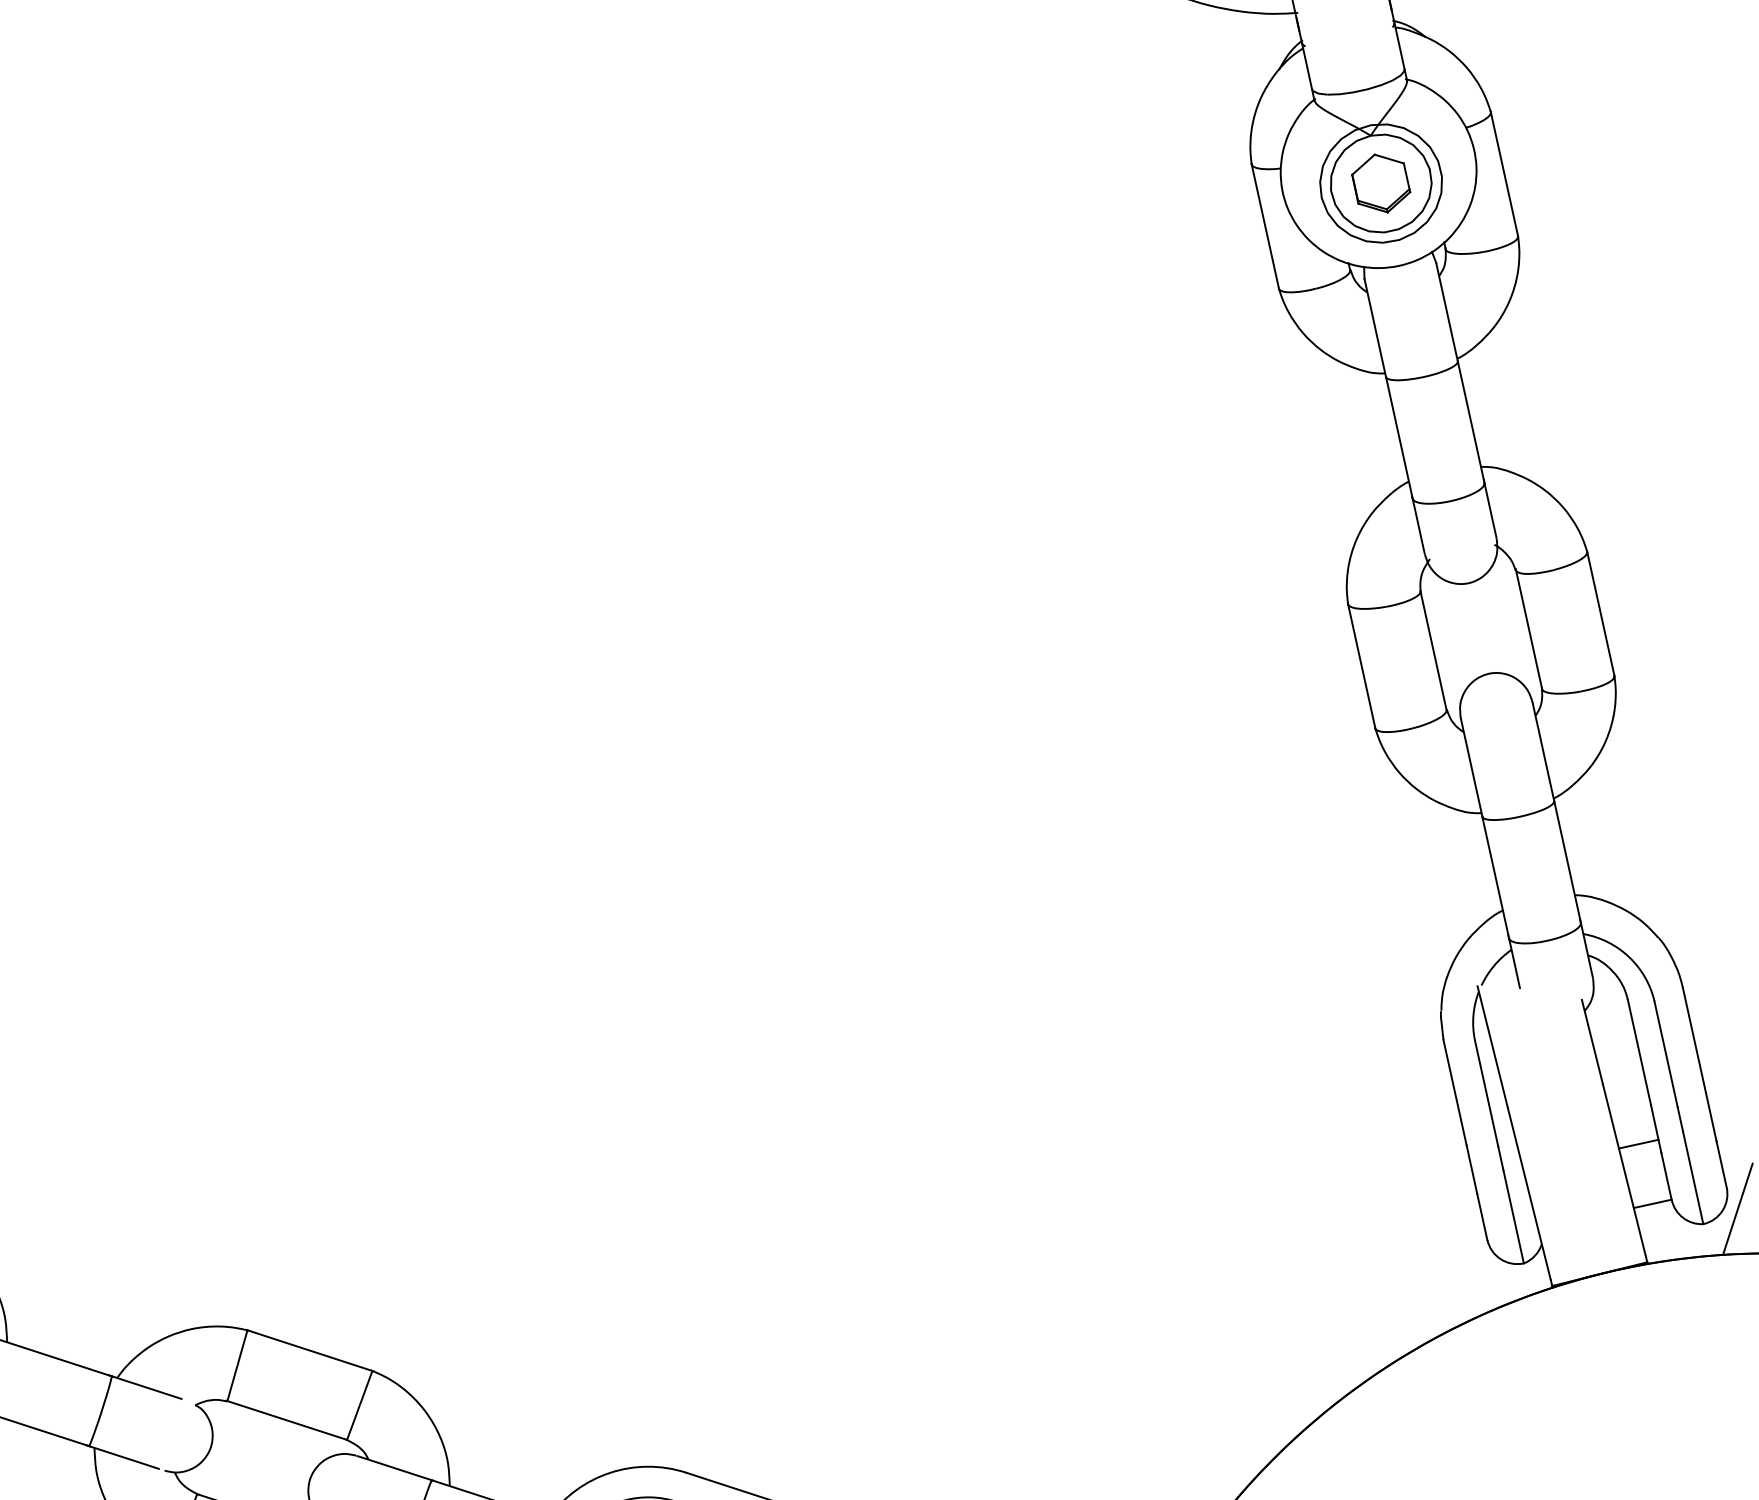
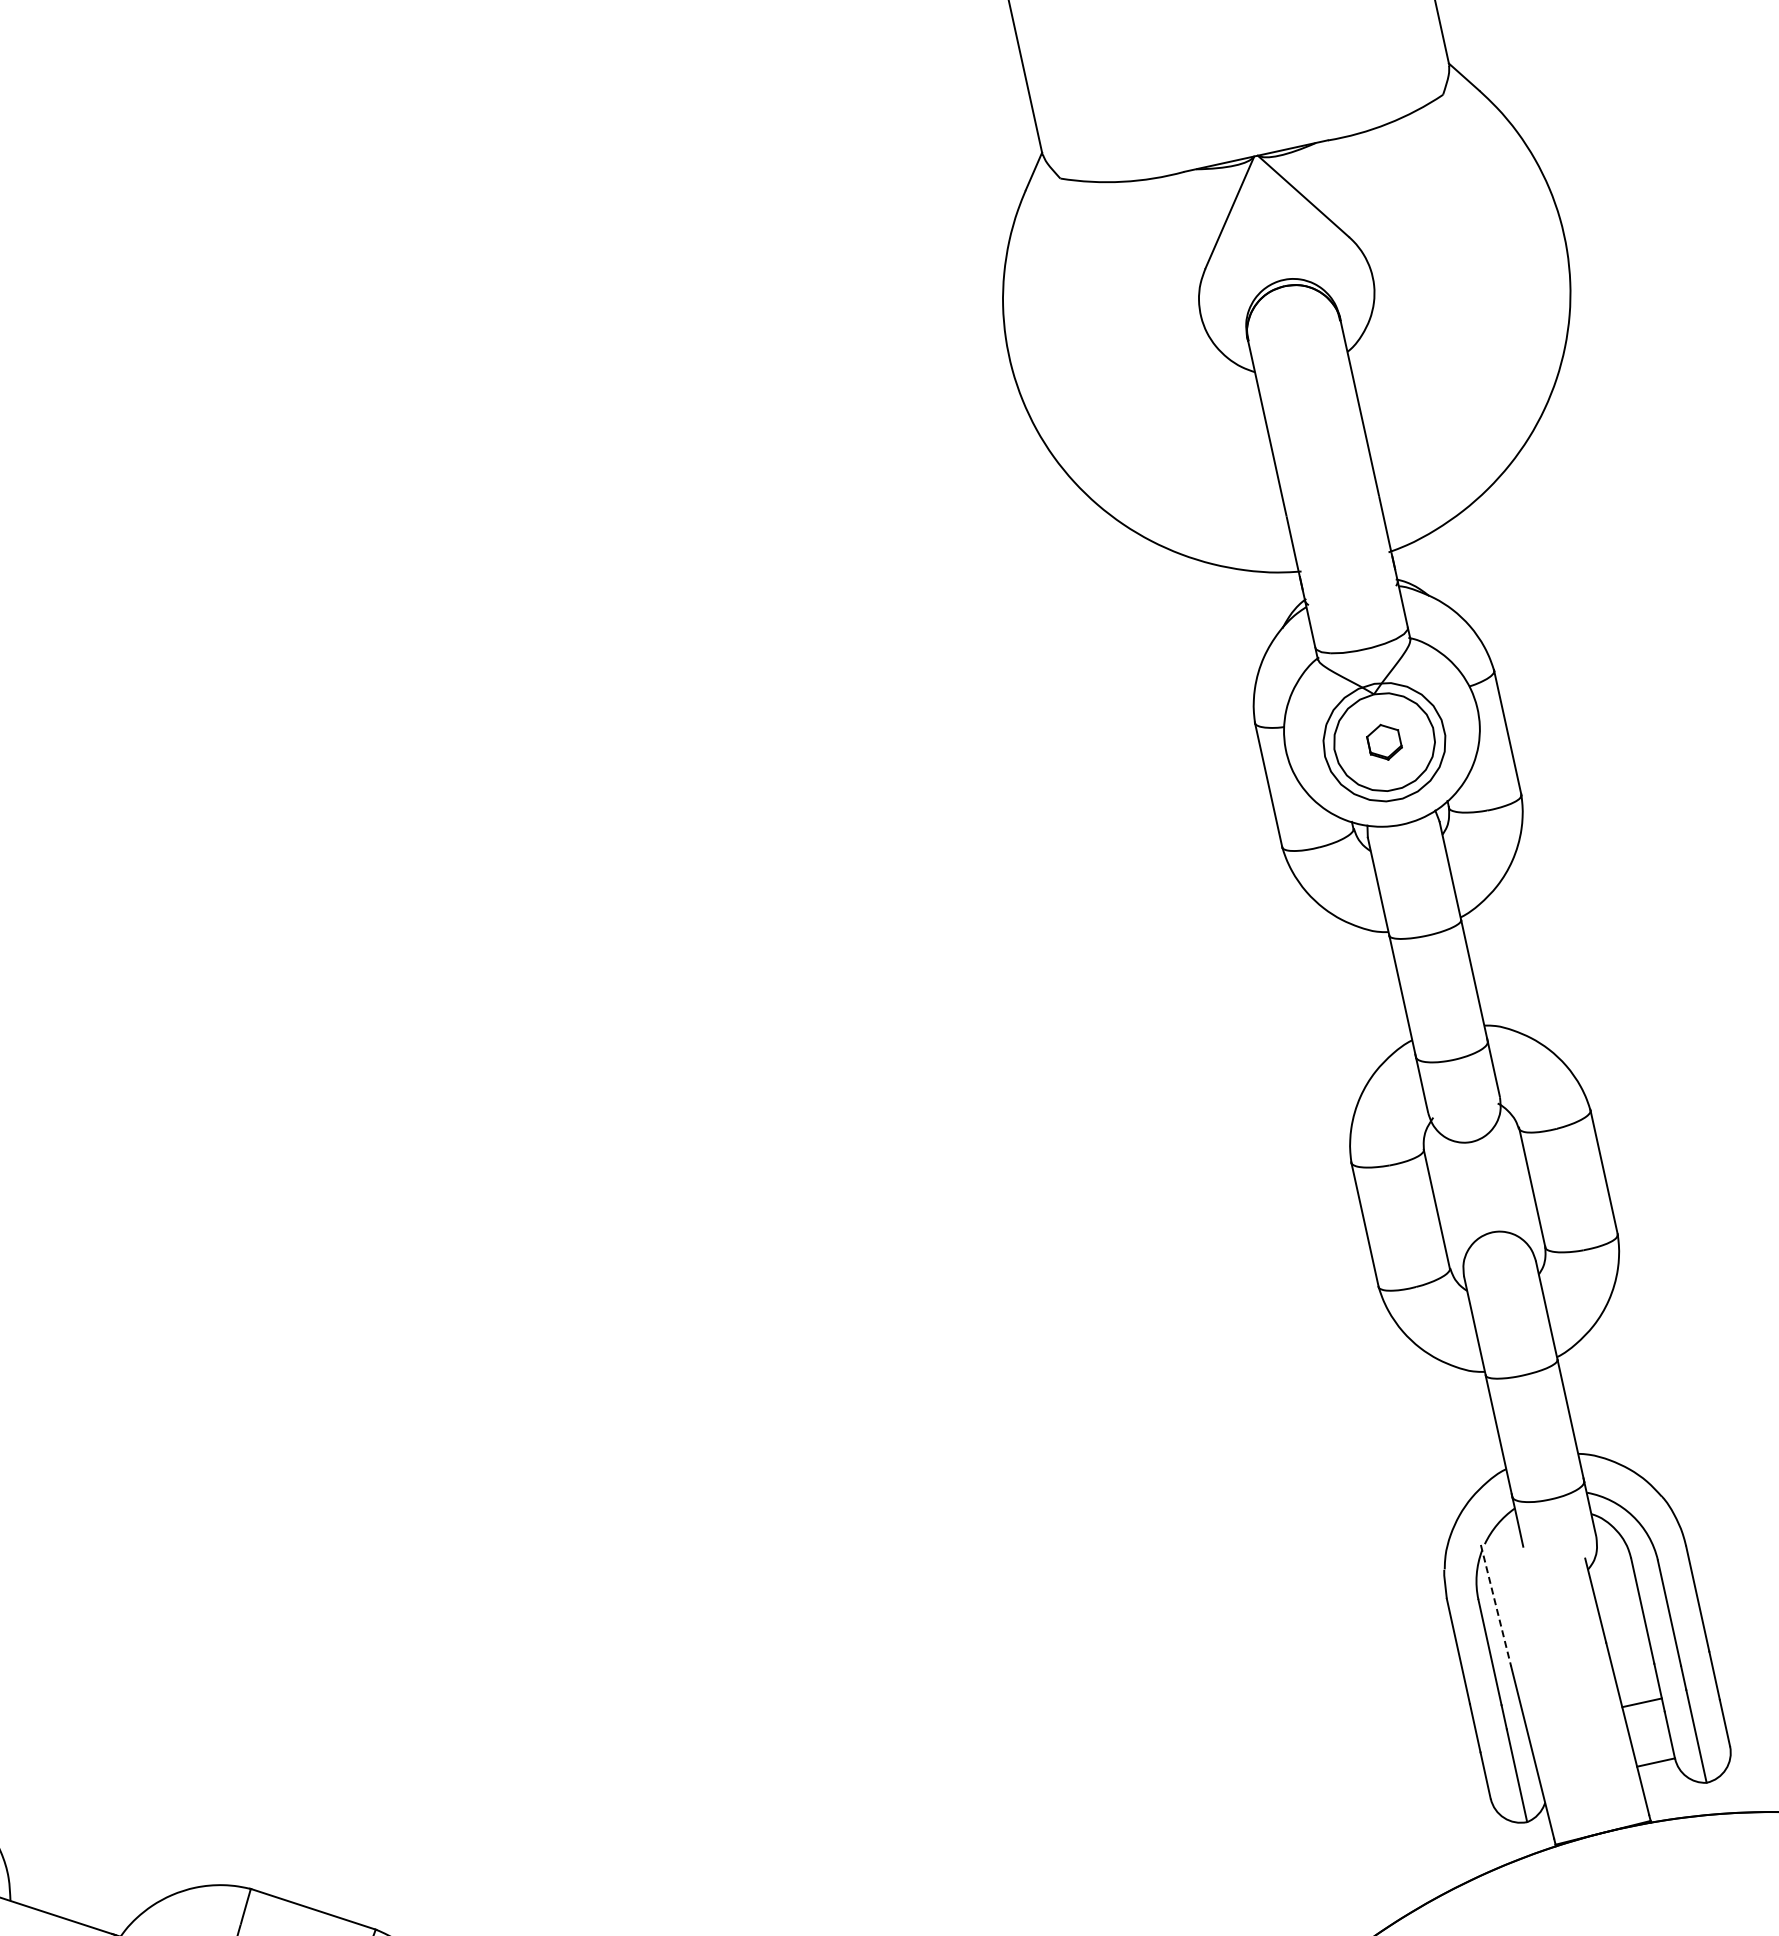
part: (1381, 183) -> (1384, 742), size x0.6
line: (1493, 1046) -> (1496, 1605), solid -> dashed
line: (1738, 1208) -> (1741, 1767), removed

